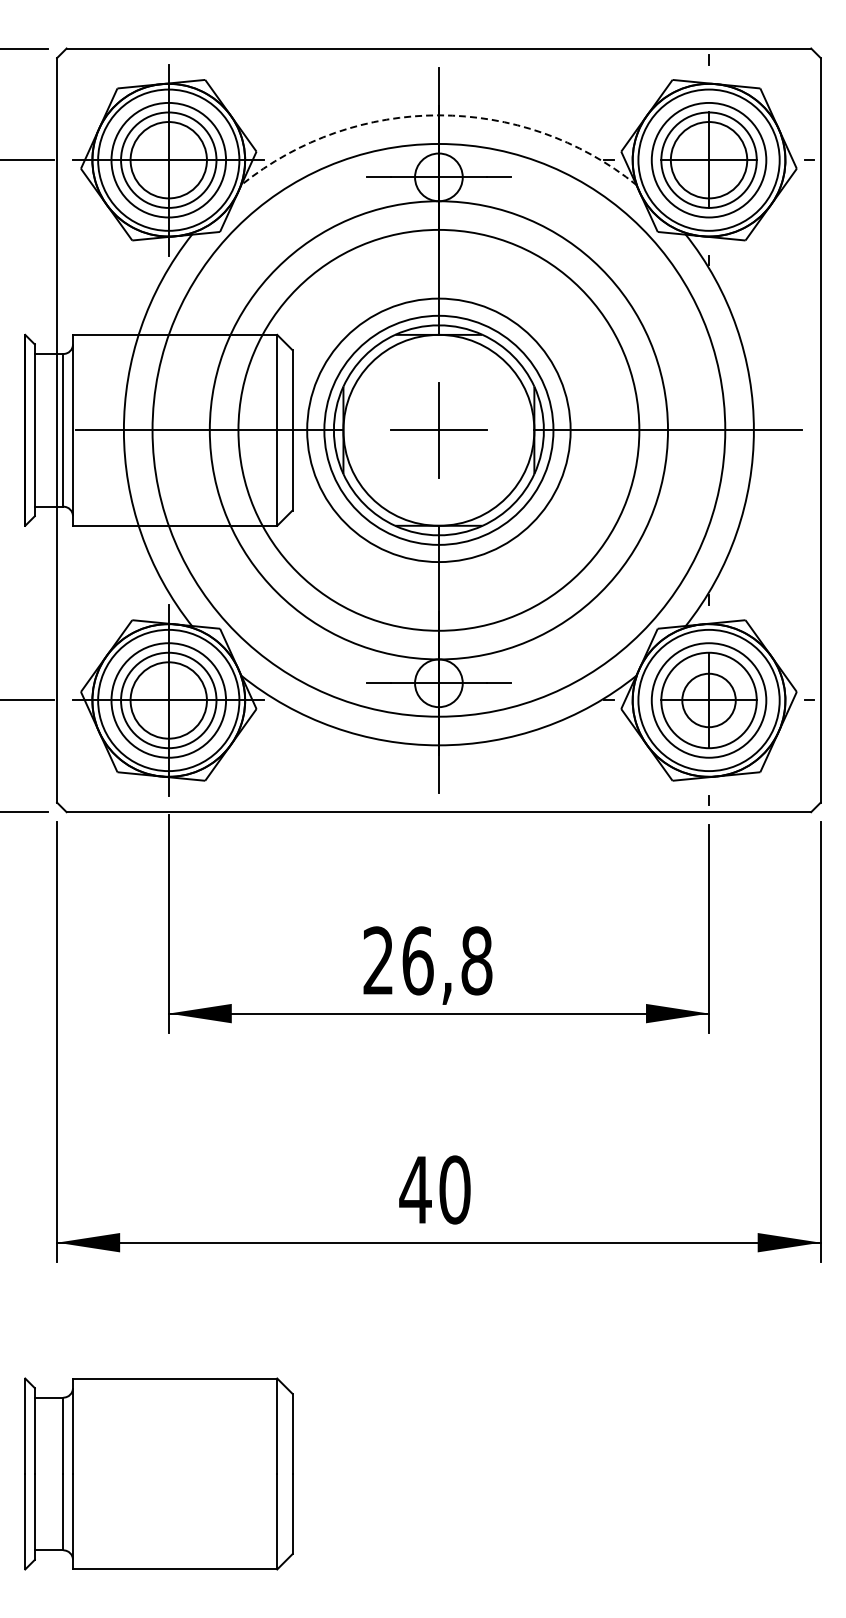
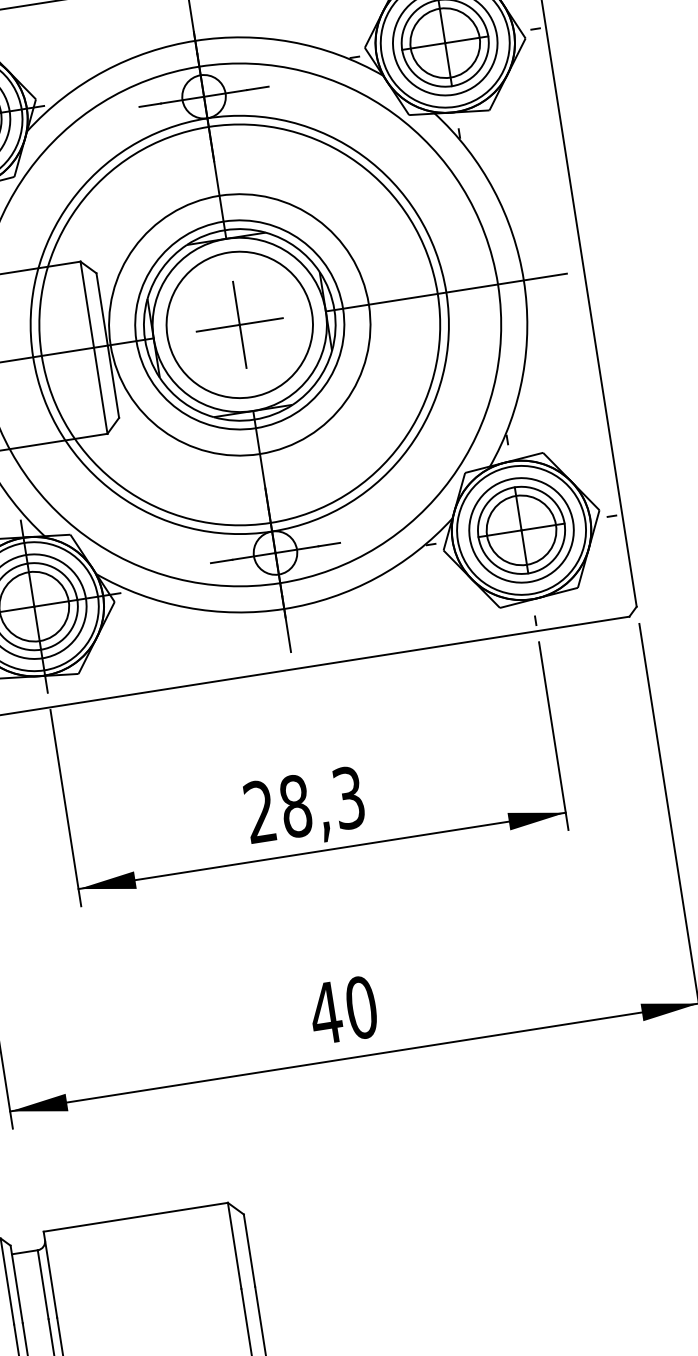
arc: (439, 115) -> (195, 40), dashed -> solid
circle: (438, 429) -> (239, 324), size x1.67
circle: (438, 430) -> (239, 325), added
circle: (438, 430) -> (239, 325), size x0.71
circle: (708, 700) -> (521, 530), size x1.43
text: (447, 960) -> (322, 801), 26,8 -> 28,3

